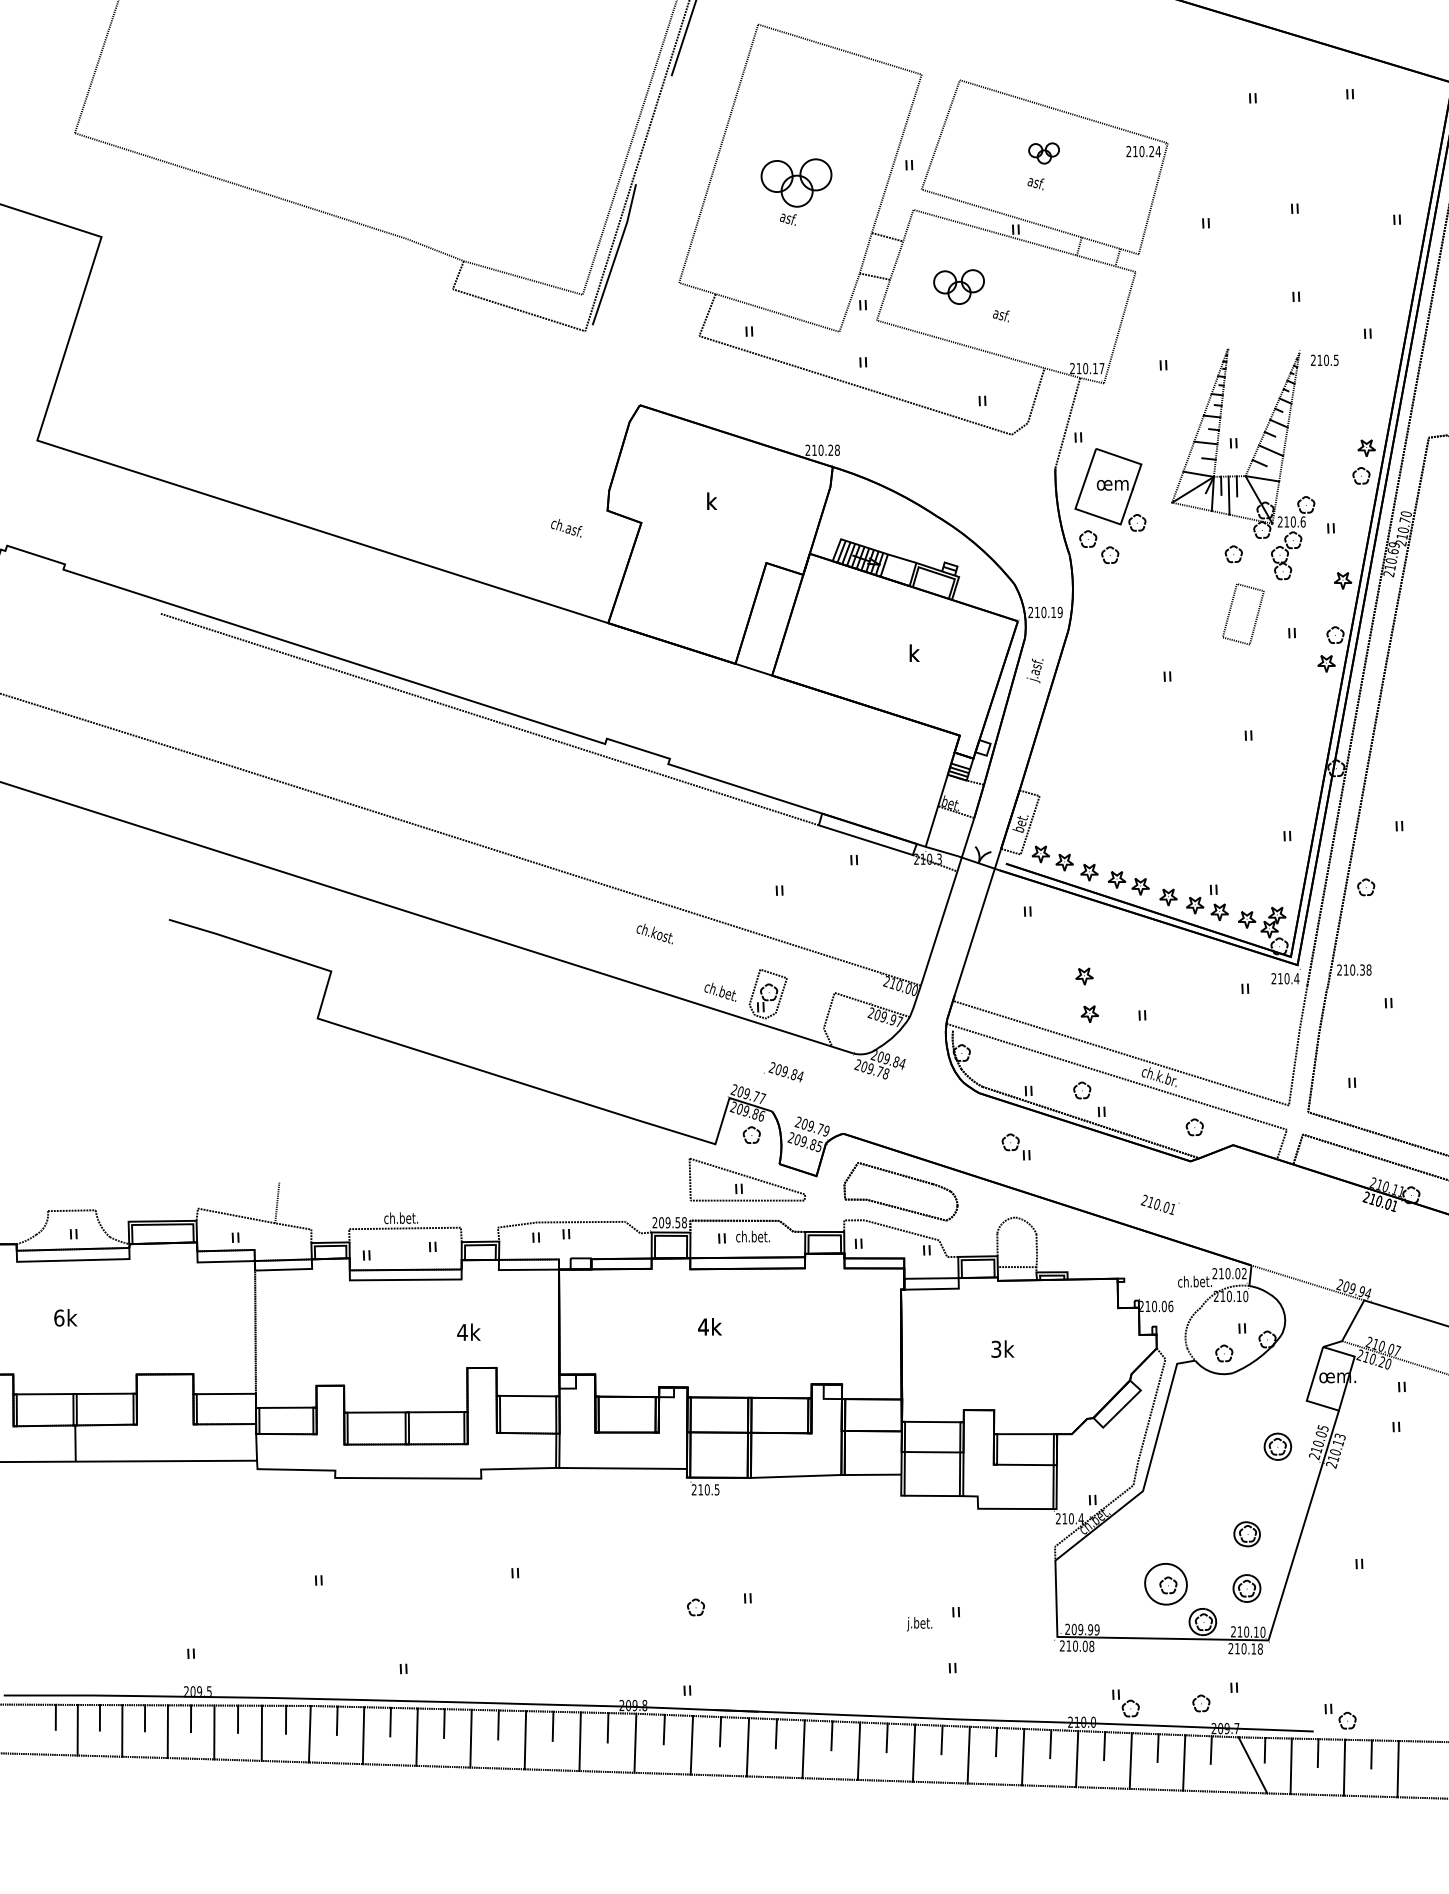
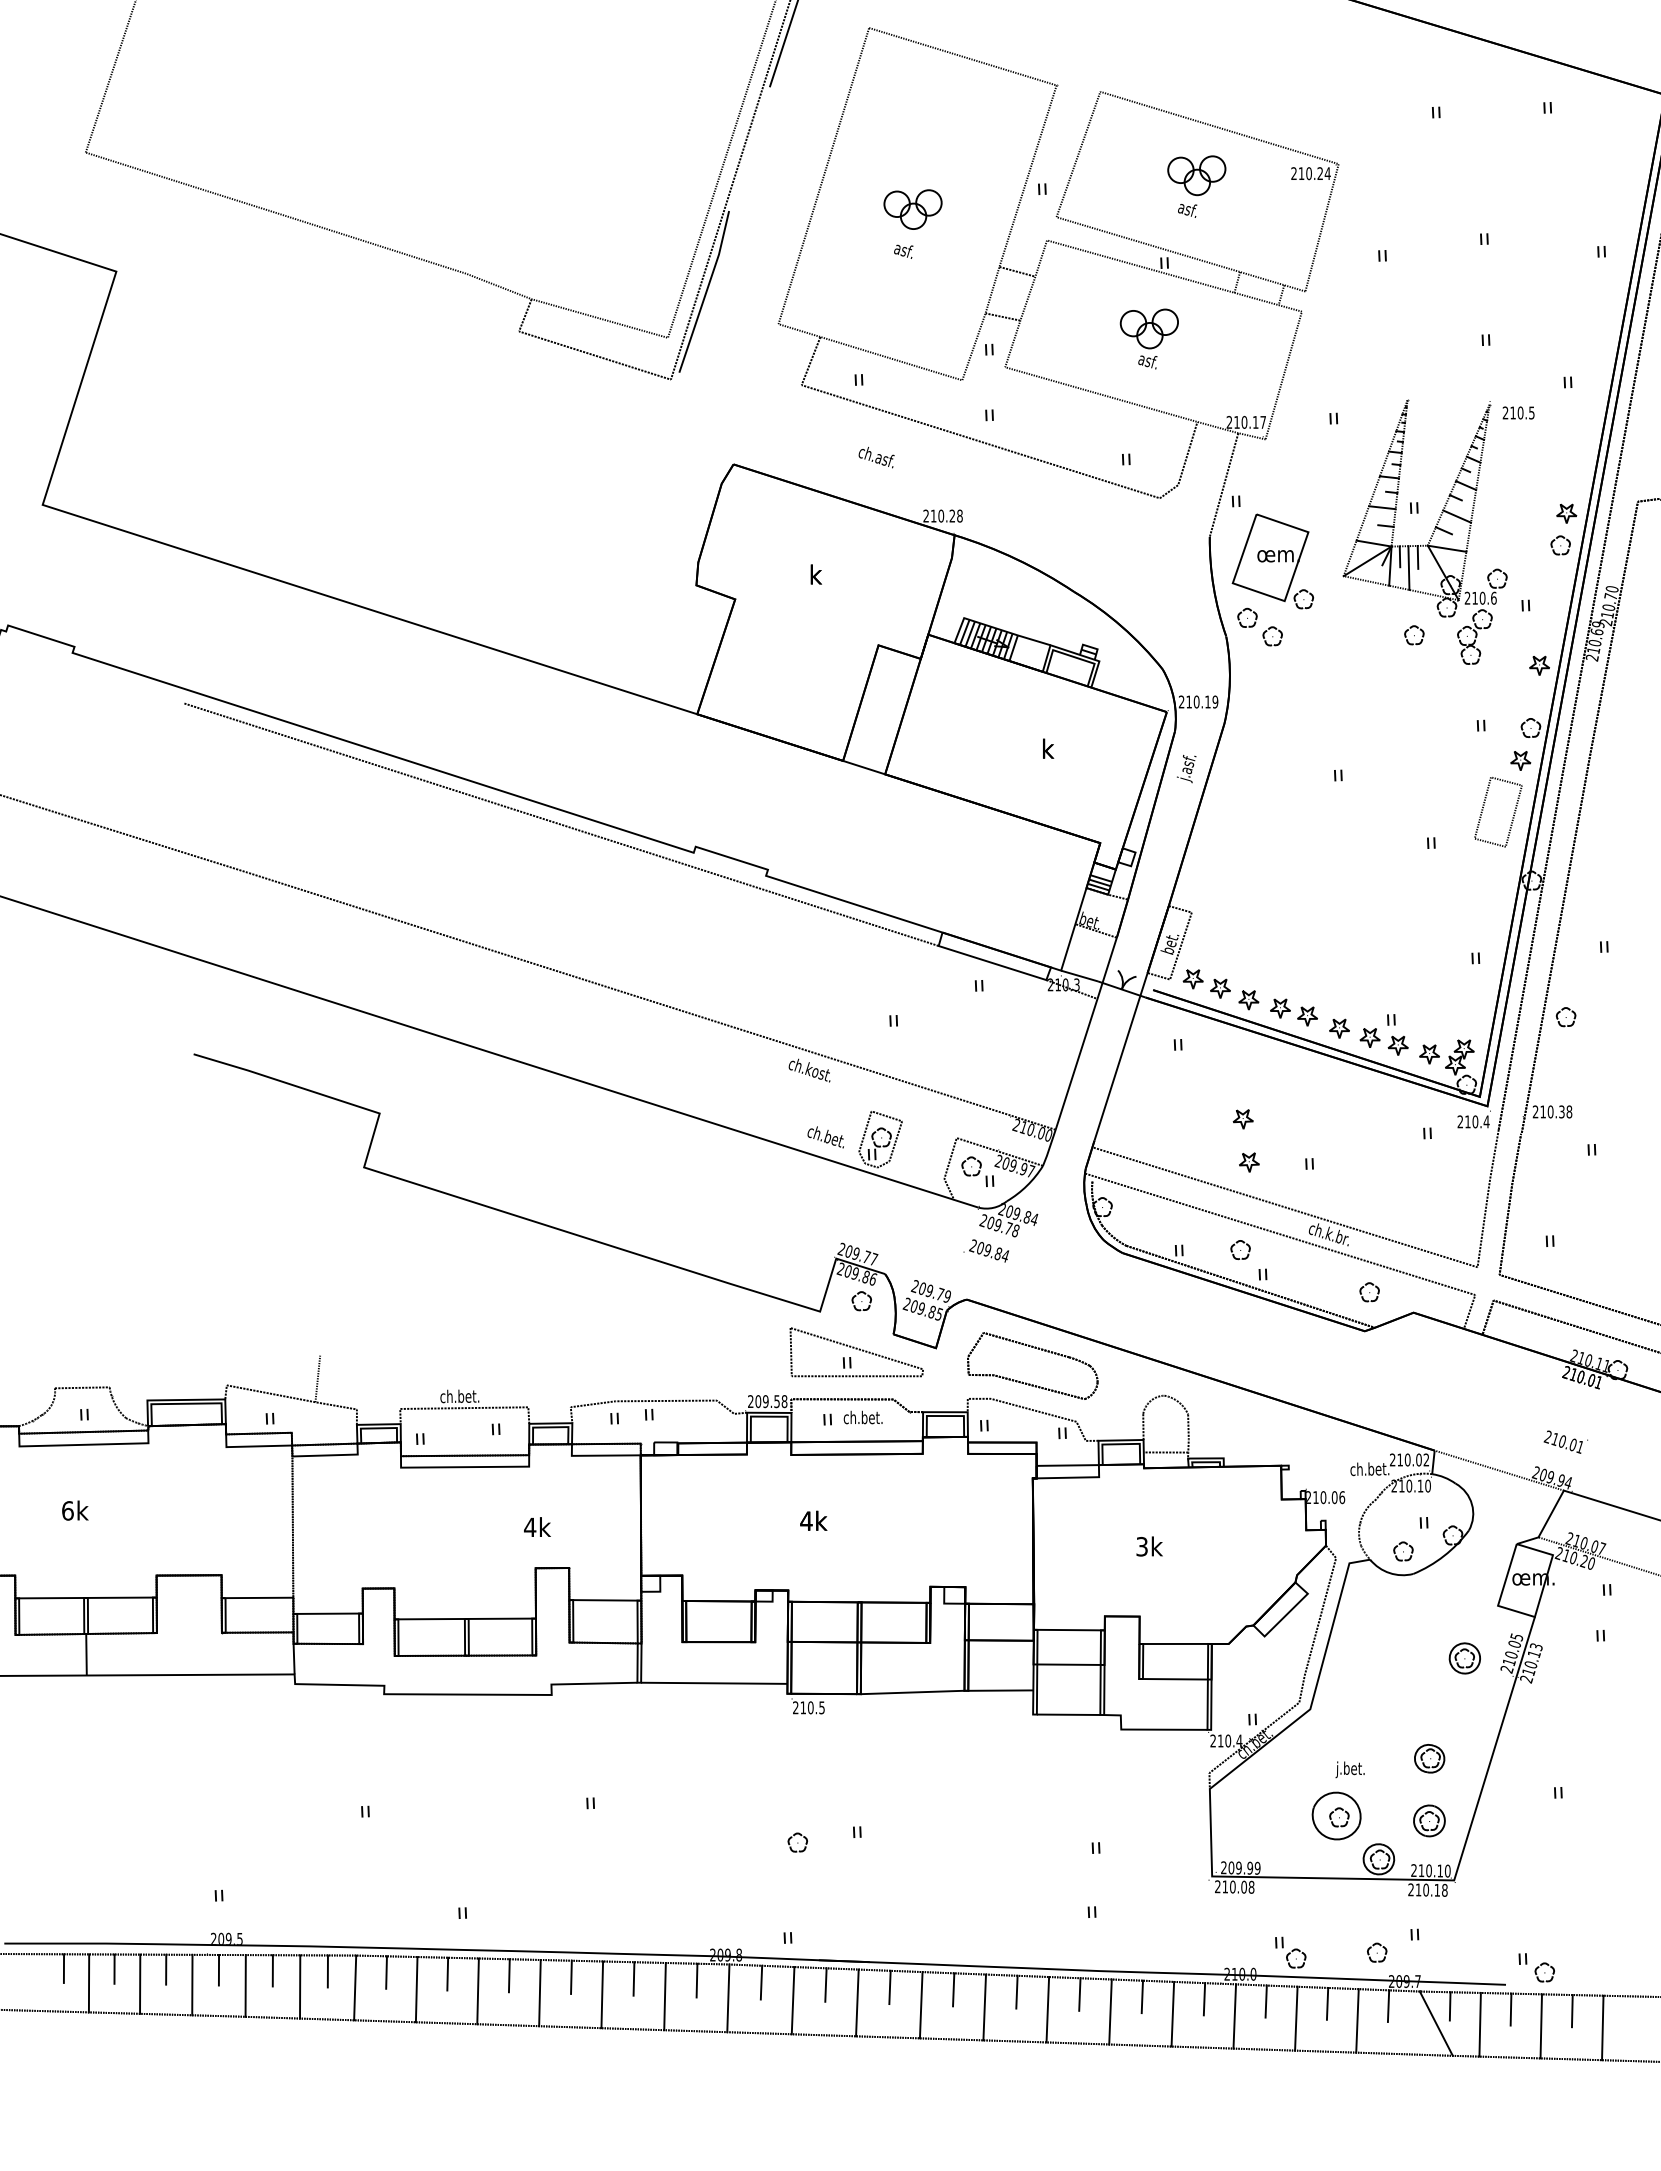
part: (1043, 153) -> (1196, 175), size x1.67
part: (796, 182) -> (912, 209), size x0.71
part: (958, 286) -> (1148, 328), moved
text: (566, 528) -> (876, 457), moved
part: (1255, 619) -> (1512, 817), moved
text: (654, 933) -> (809, 1070), moved
text: (782, 1071) -> (985, 1250), moved
part: (1015, 1146) -> (977, 1171), moved
text: (1159, 1204) -> (1565, 1441), moved
text: (919, 1623) -> (1349, 1769), moved

